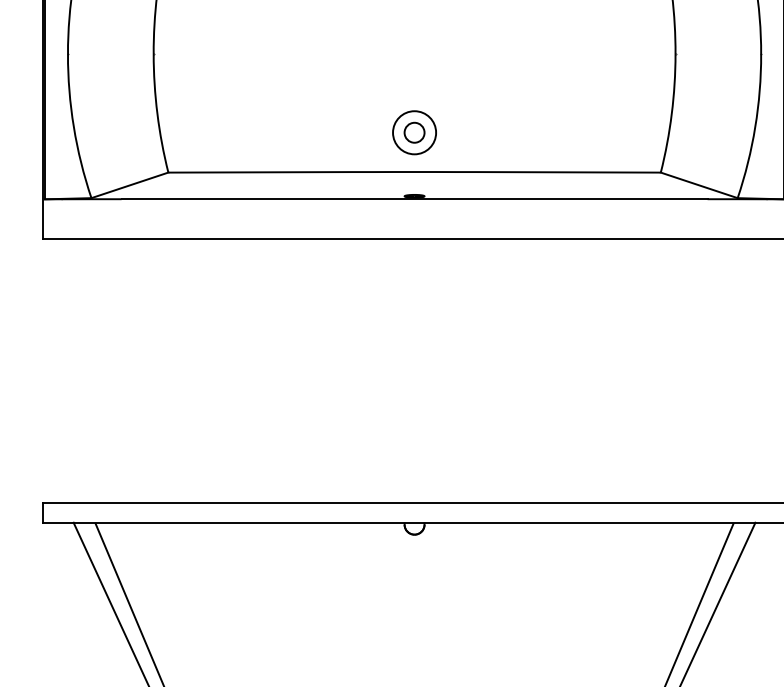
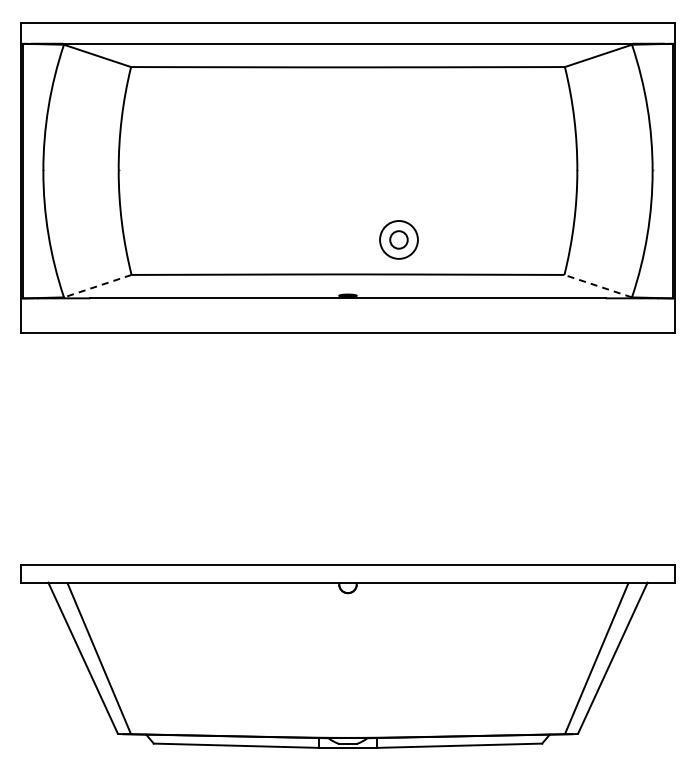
part: (414, 132) -> (398, 239), moved
line: (129, 185) -> (97, 286), solid -> dashed
line: (699, 185) -> (598, 286), solid -> dashed

